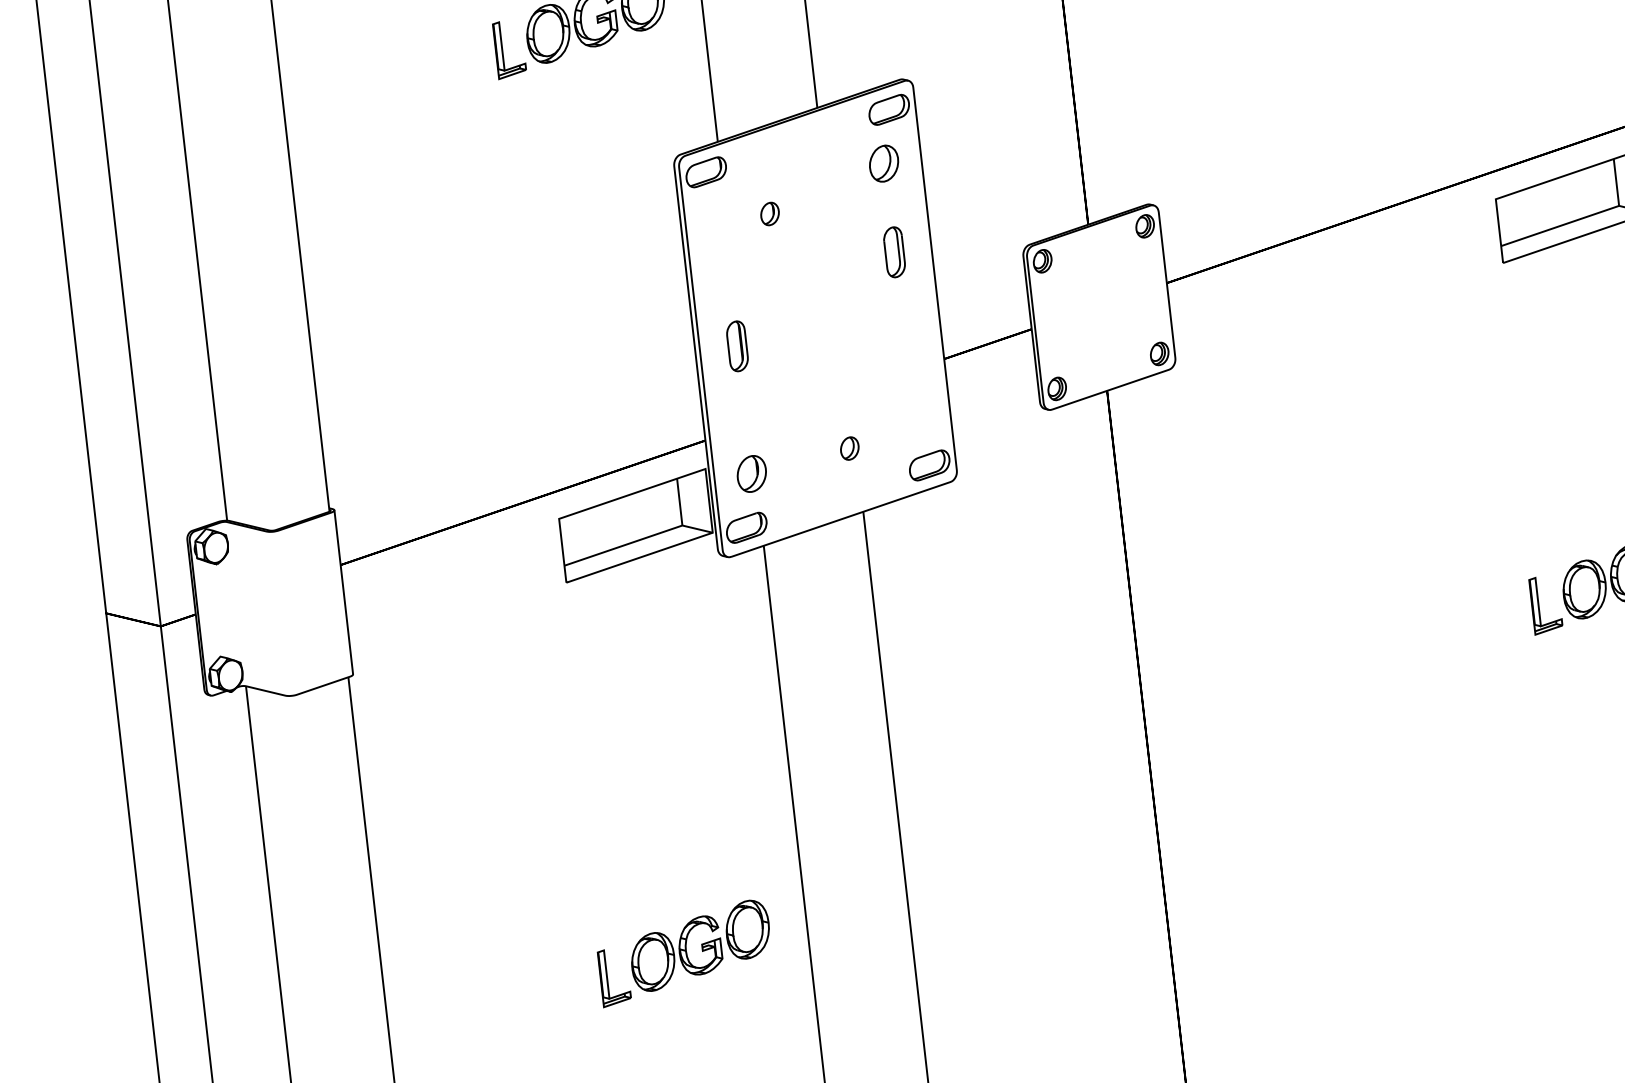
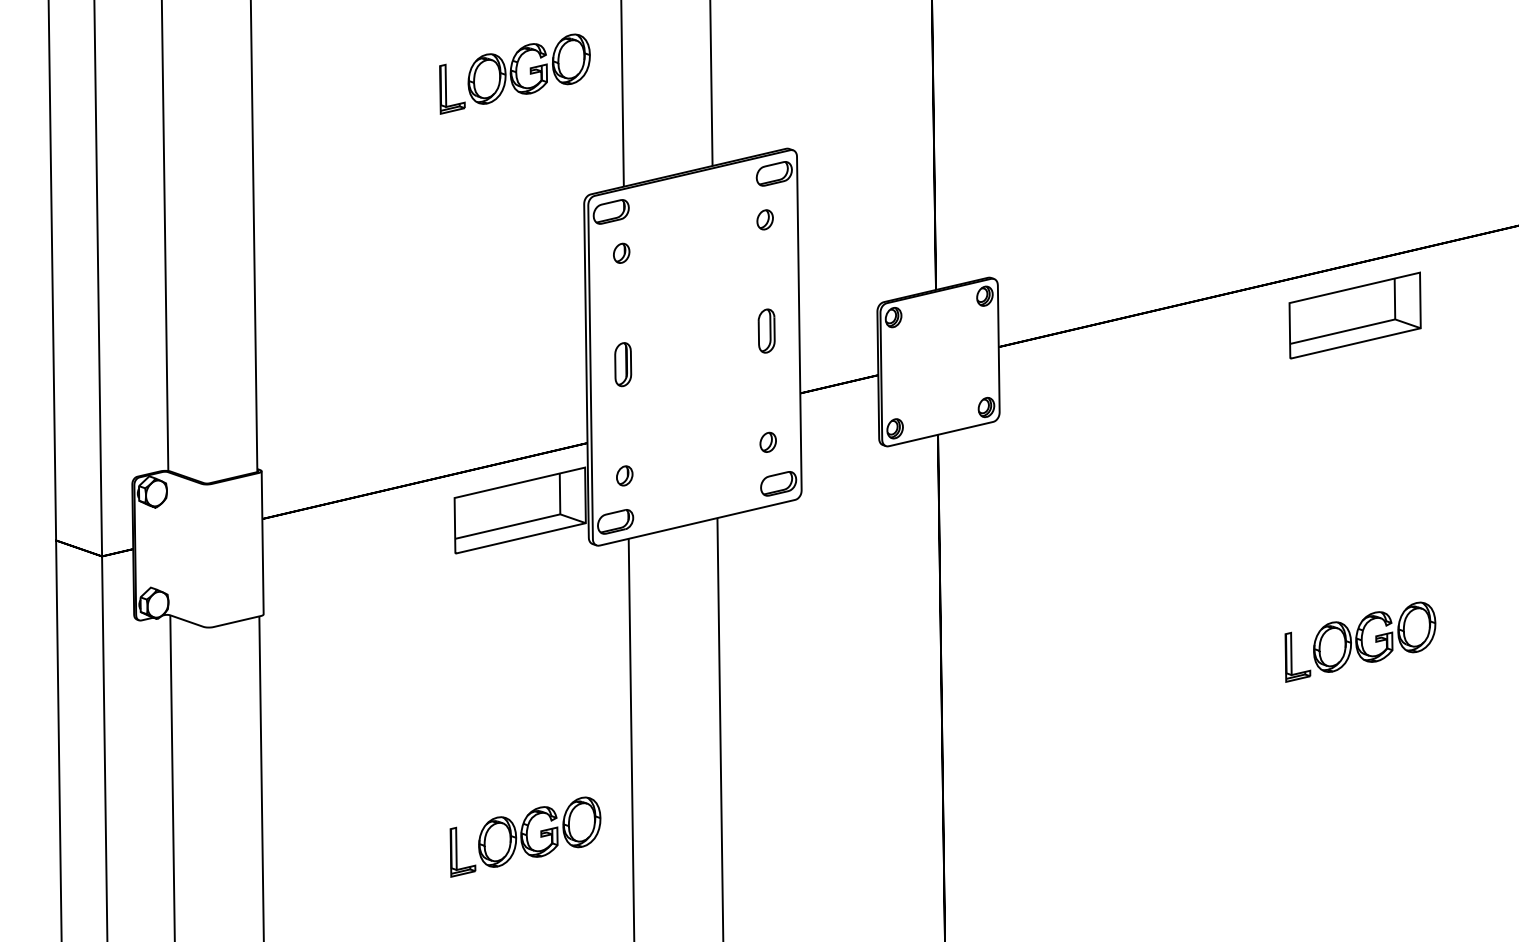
part: (883, 163) -> (764, 219), size x0.62
part: (769, 213) -> (621, 252), moved
part: (894, 251) -> (766, 330), moved
part: (848, 447) -> (767, 441), moved
part: (751, 473) -> (624, 475), size x0.62
part: (684, 952) -> (525, 836), moved

